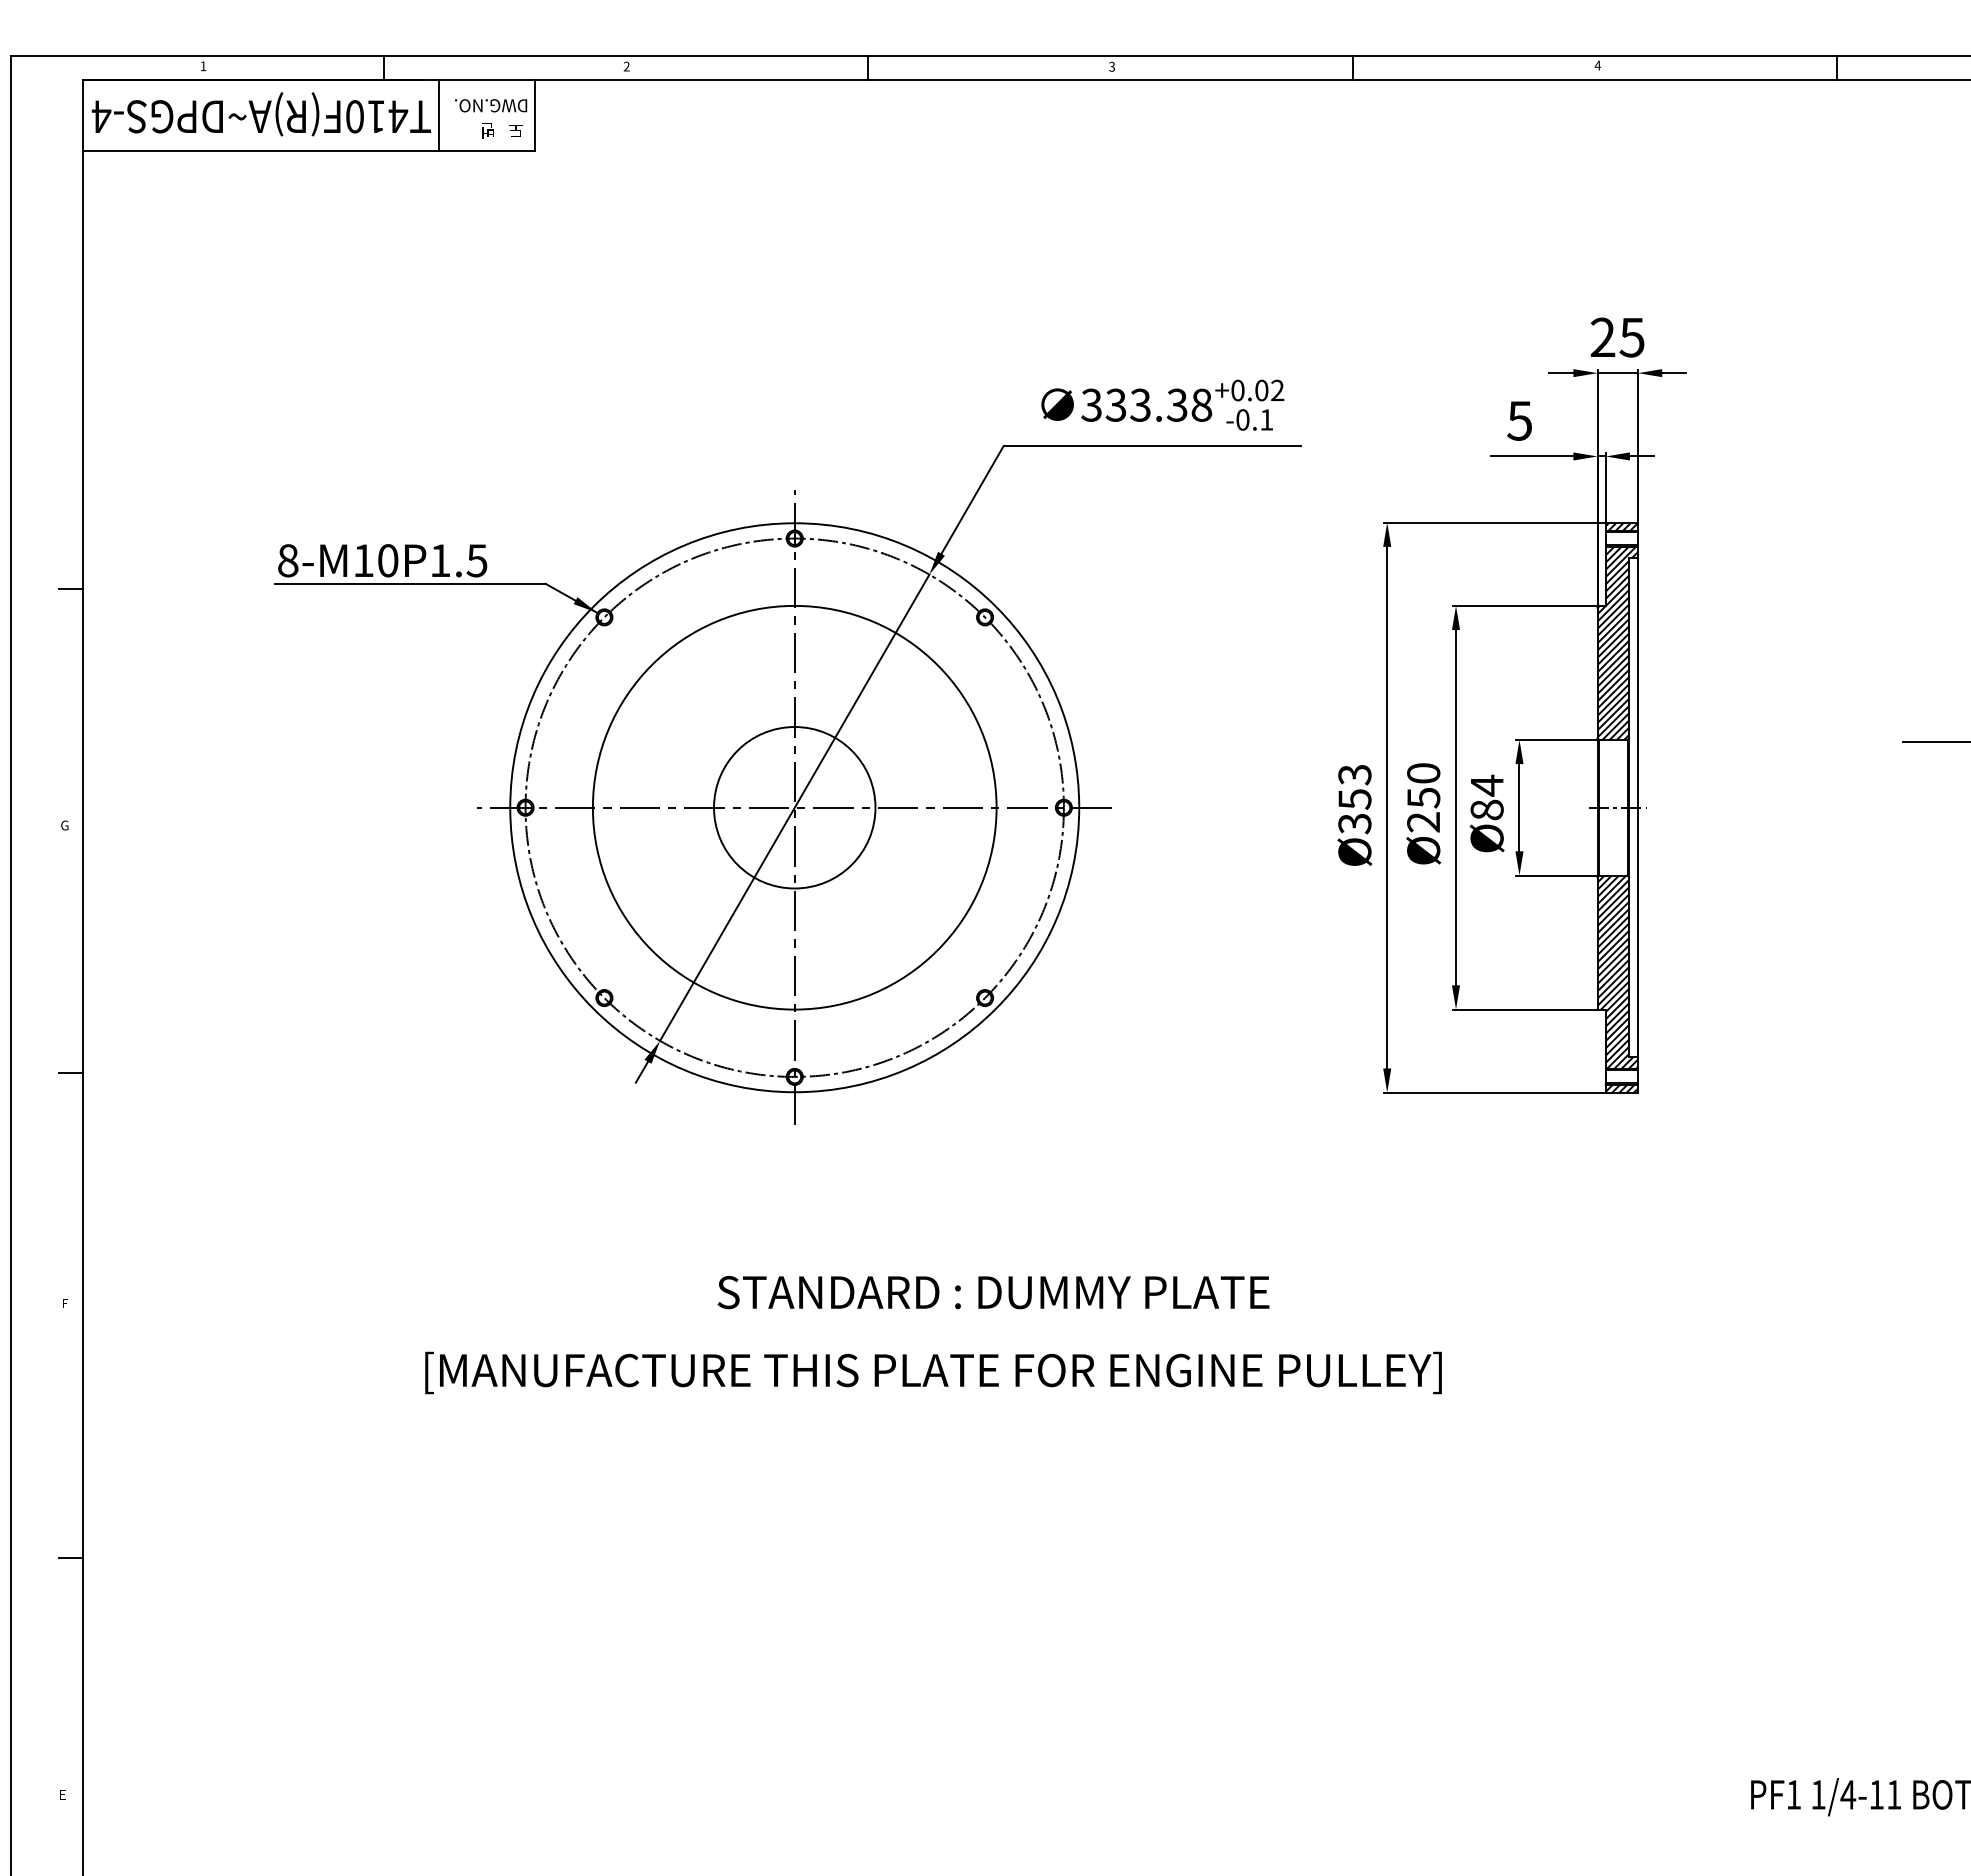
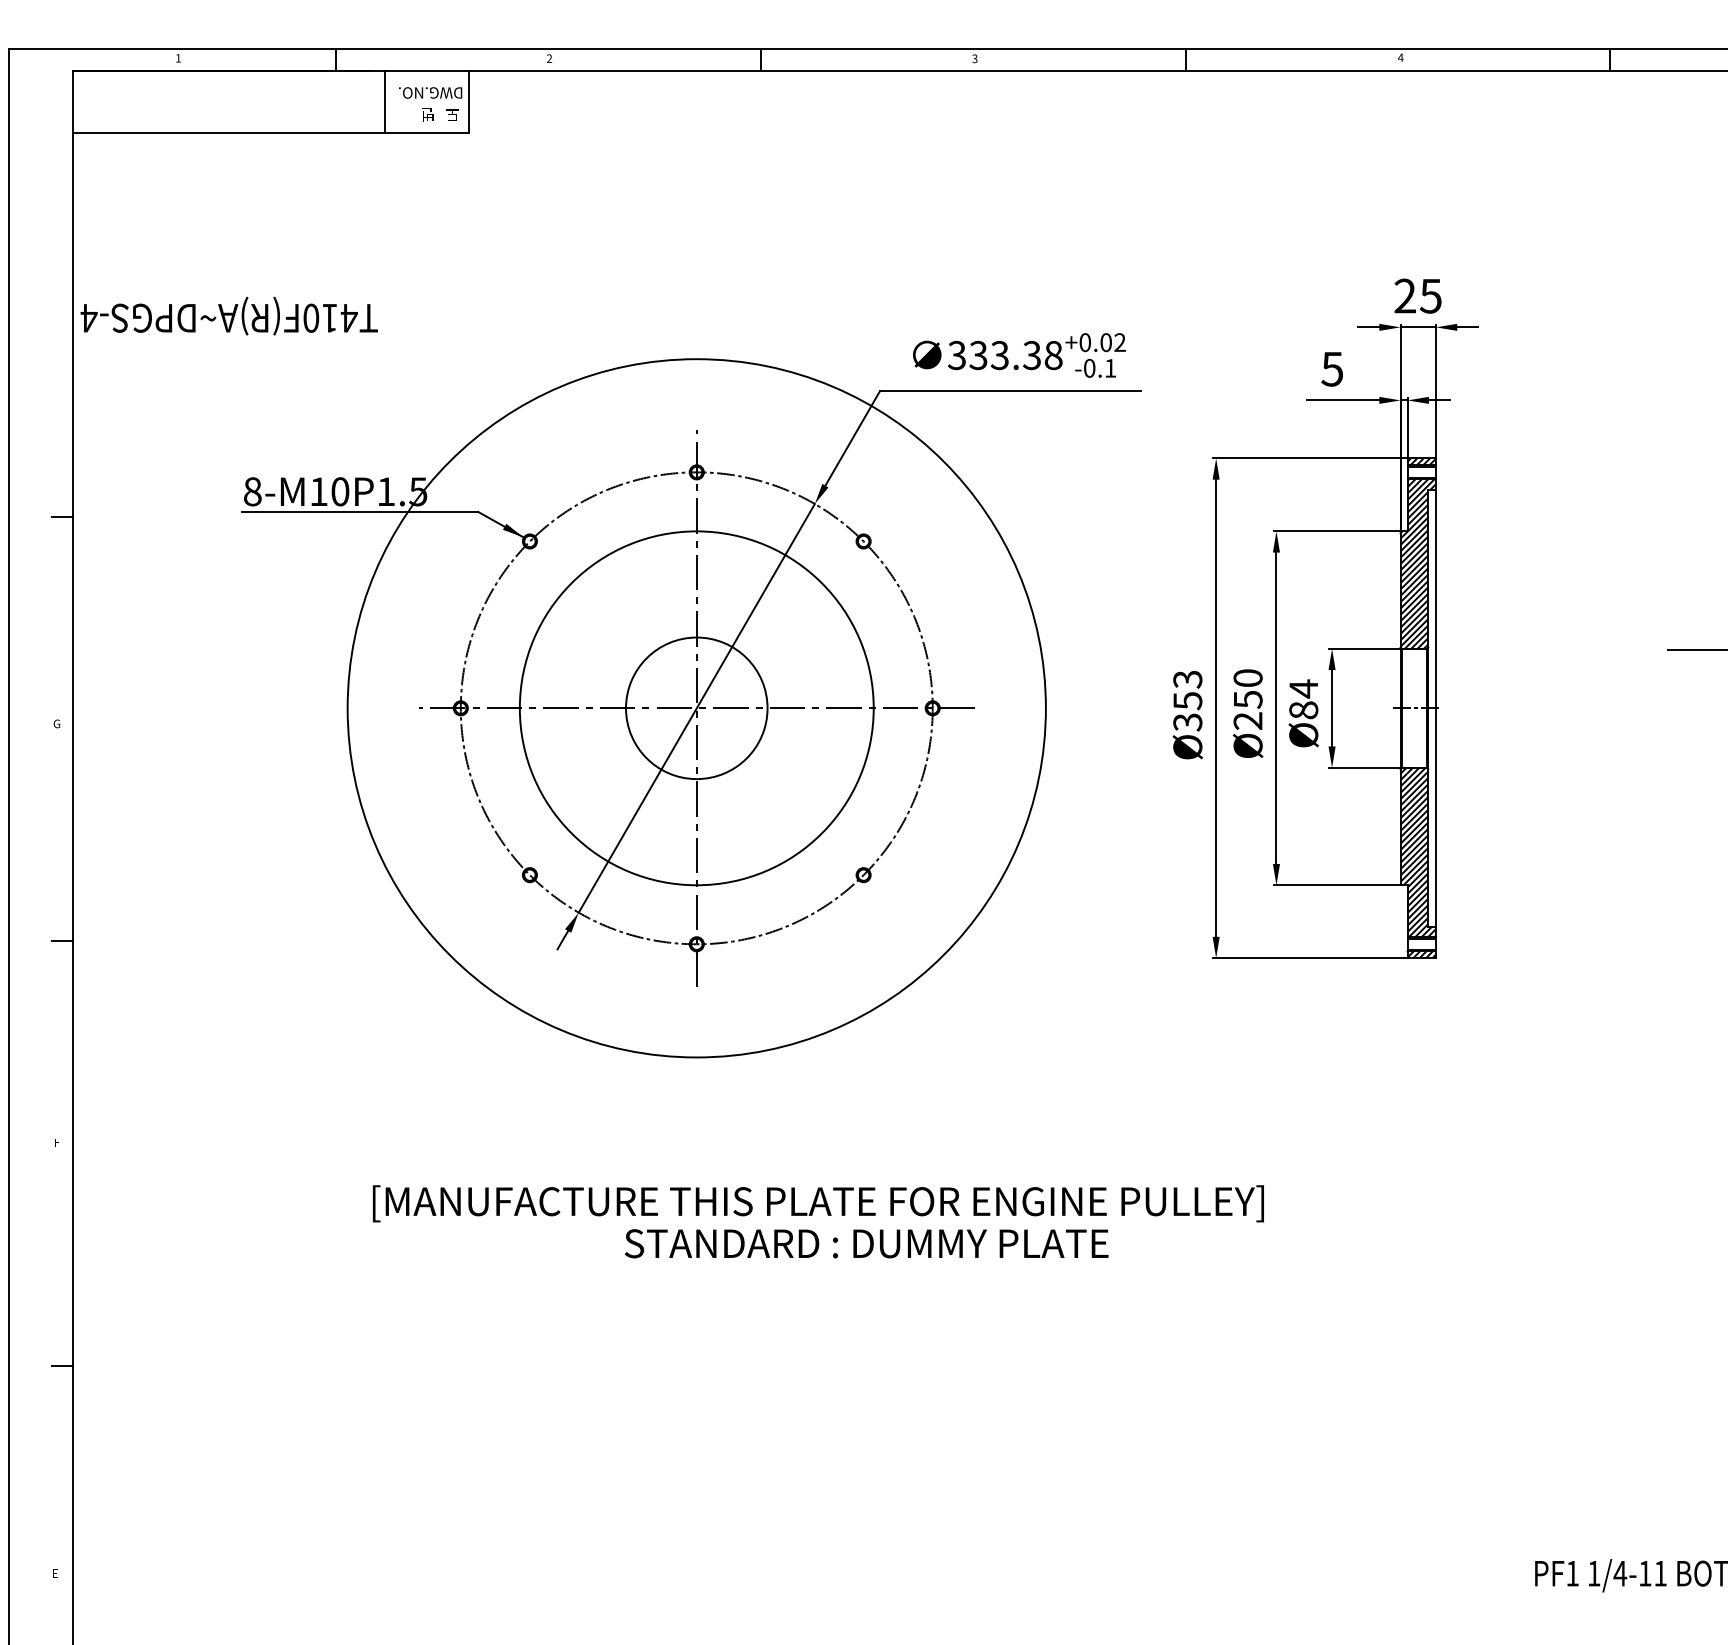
text: (260, 114) -> (228, 316), moved
circle: (794, 807) -> (696, 708), size x1.4
text: (993, 1292) -> (866, 1243), moved

